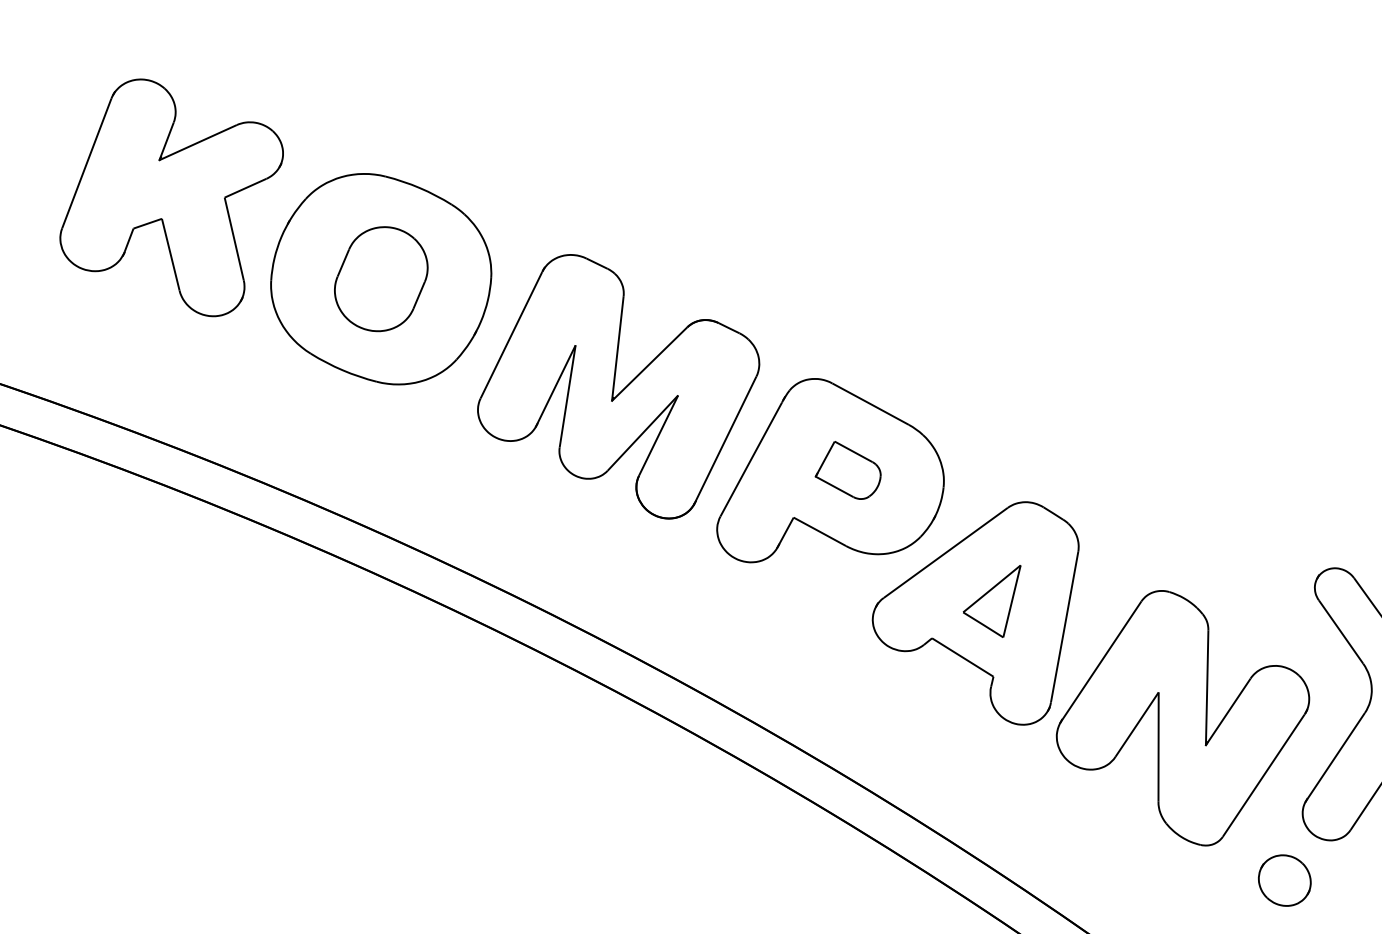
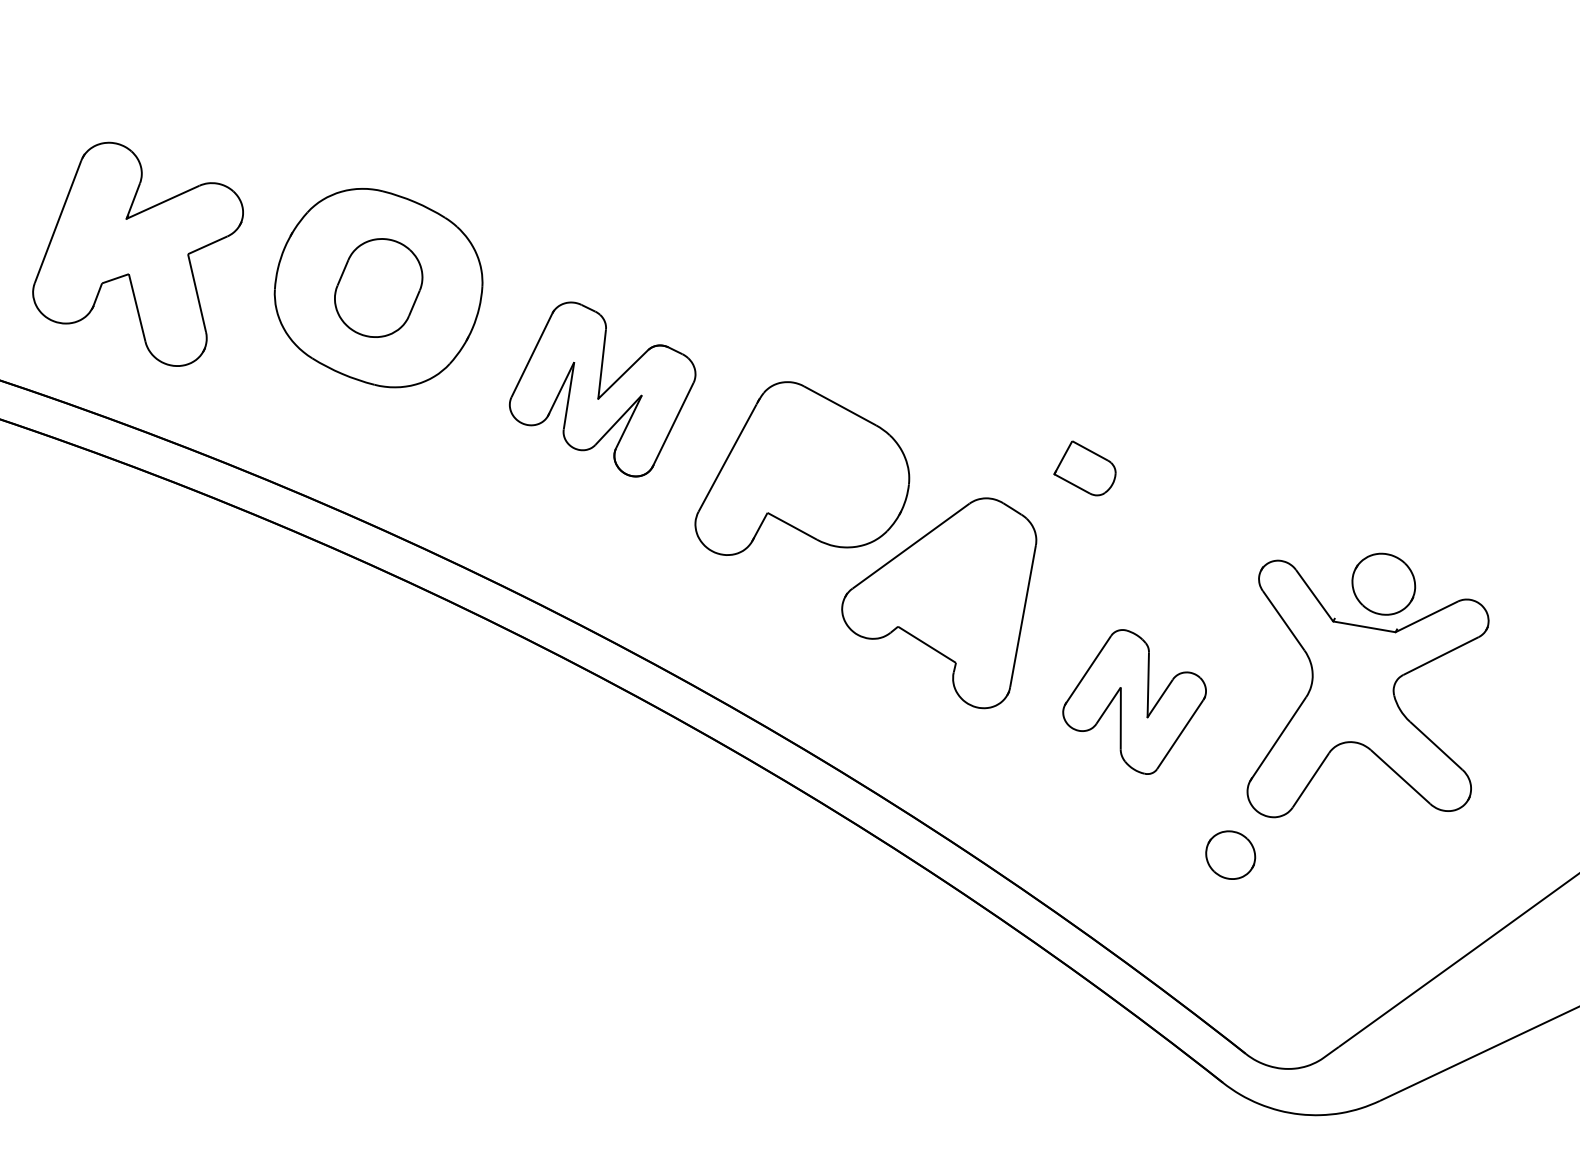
part: (171, 196) -> (137, 253), moved
part: (618, 386) -> (602, 389), size x0.7
part: (847, 470) -> (1084, 468), moved
part: (991, 600) -> (954, 591), removed
part: (1182, 717) -> (1134, 701), size x0.6

